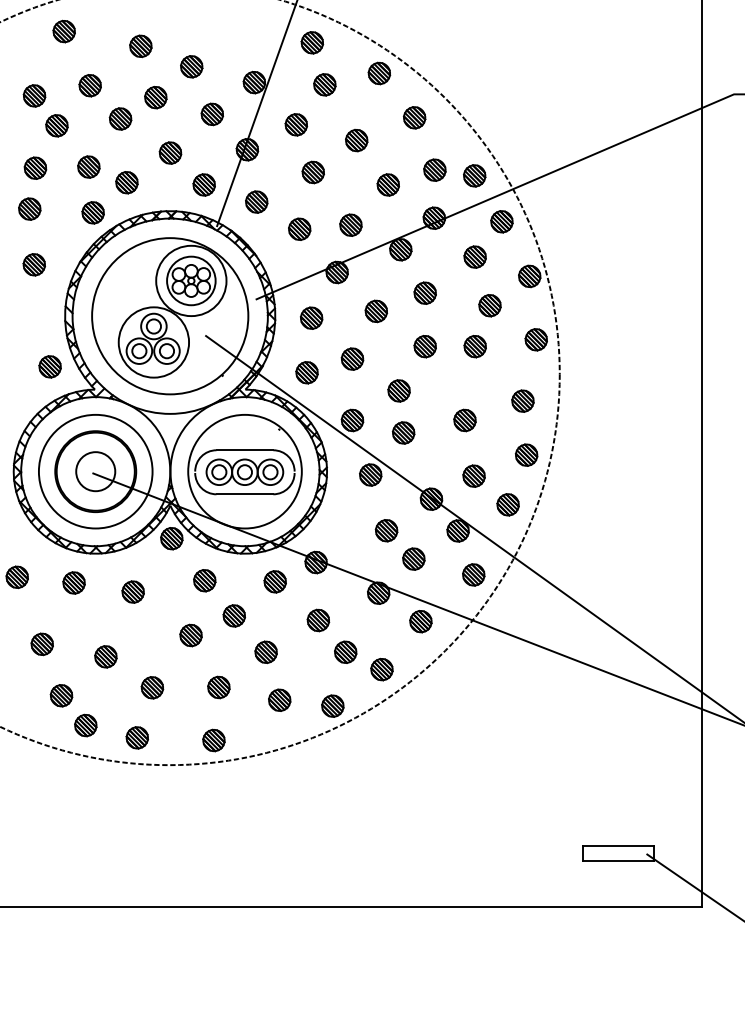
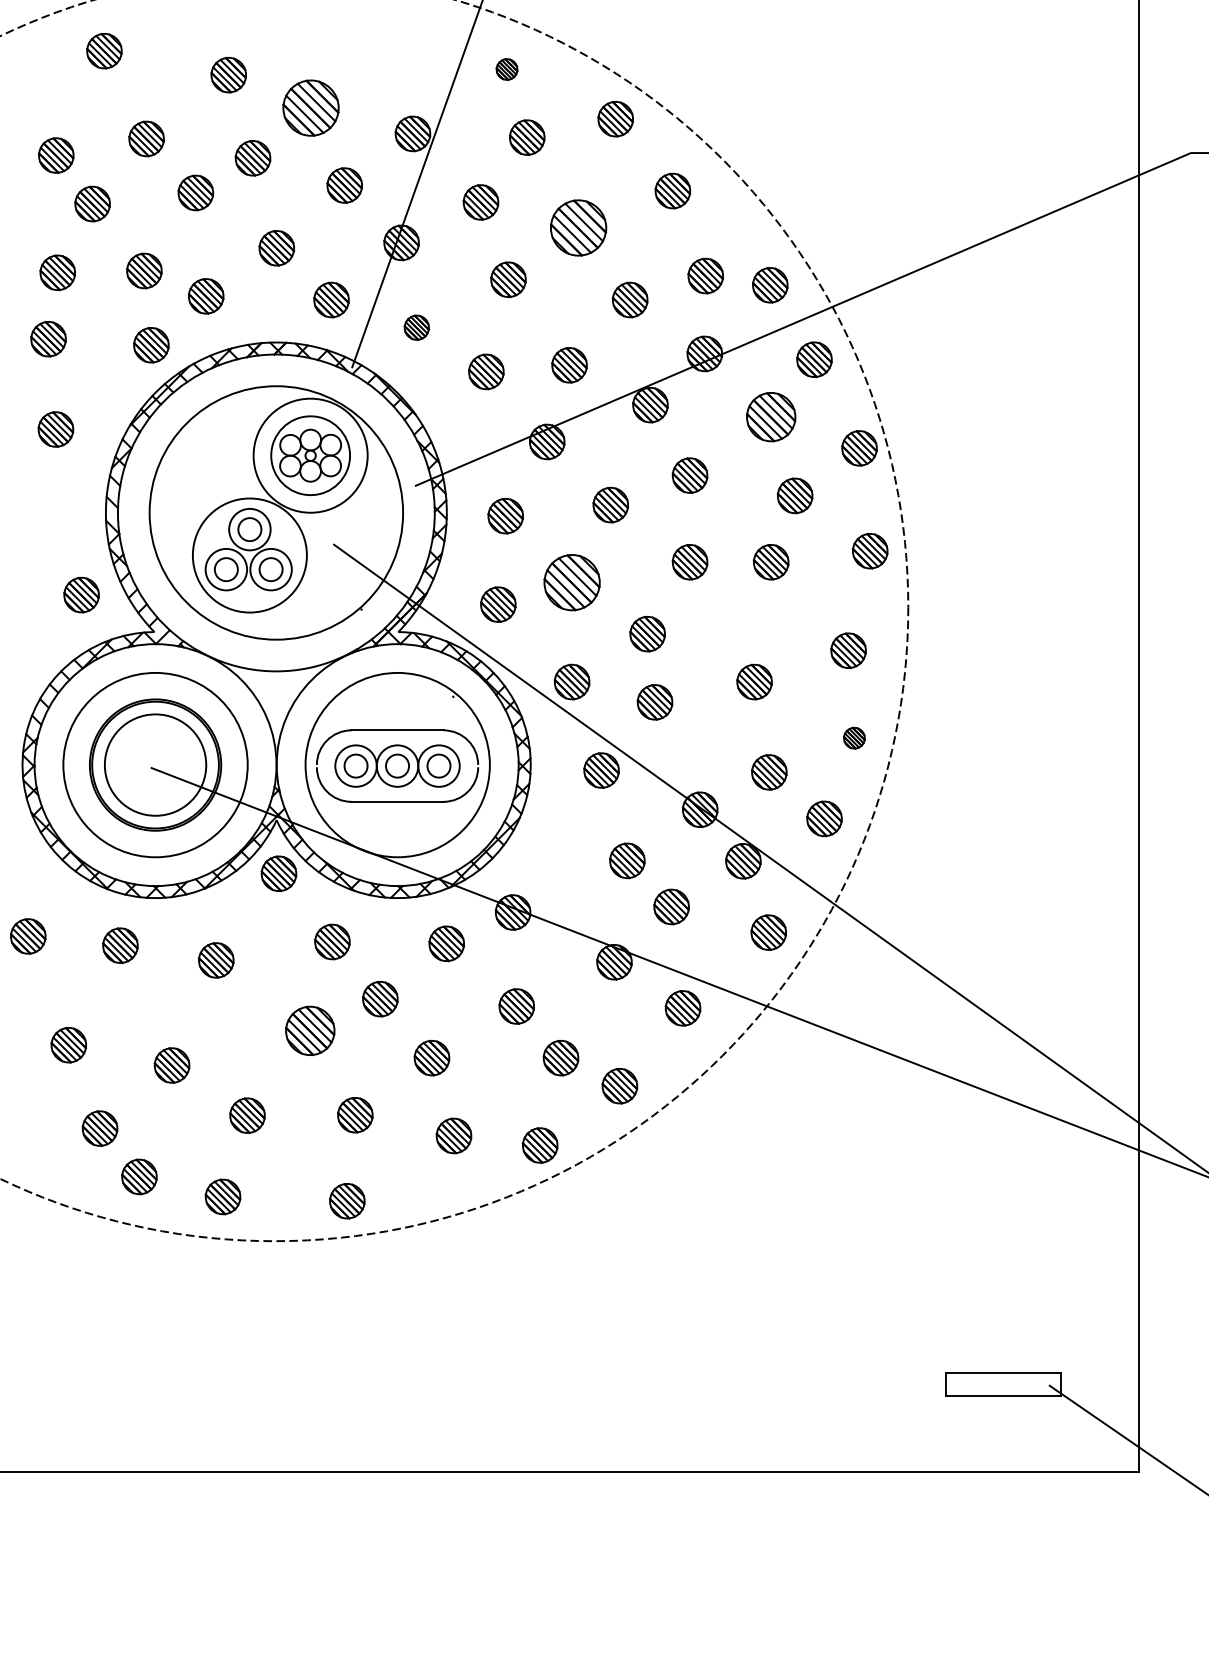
part: (312, 42) -> (507, 68), size x0.6
part: (191, 66) -> (310, 107), size x1.6
part: (356, 140) -> (578, 227), size x1.6
part: (256, 201) -> (416, 326), size x0.7
part: (474, 256) -> (769, 416), size x1.4
part: (352, 358) -> (572, 581), size x1.6
part: (526, 454) -> (854, 737), size x0.6
circle: (95, 471) -> (155, 764), size x1.6
part: (190, 635) -> (309, 1030), size x1.4

